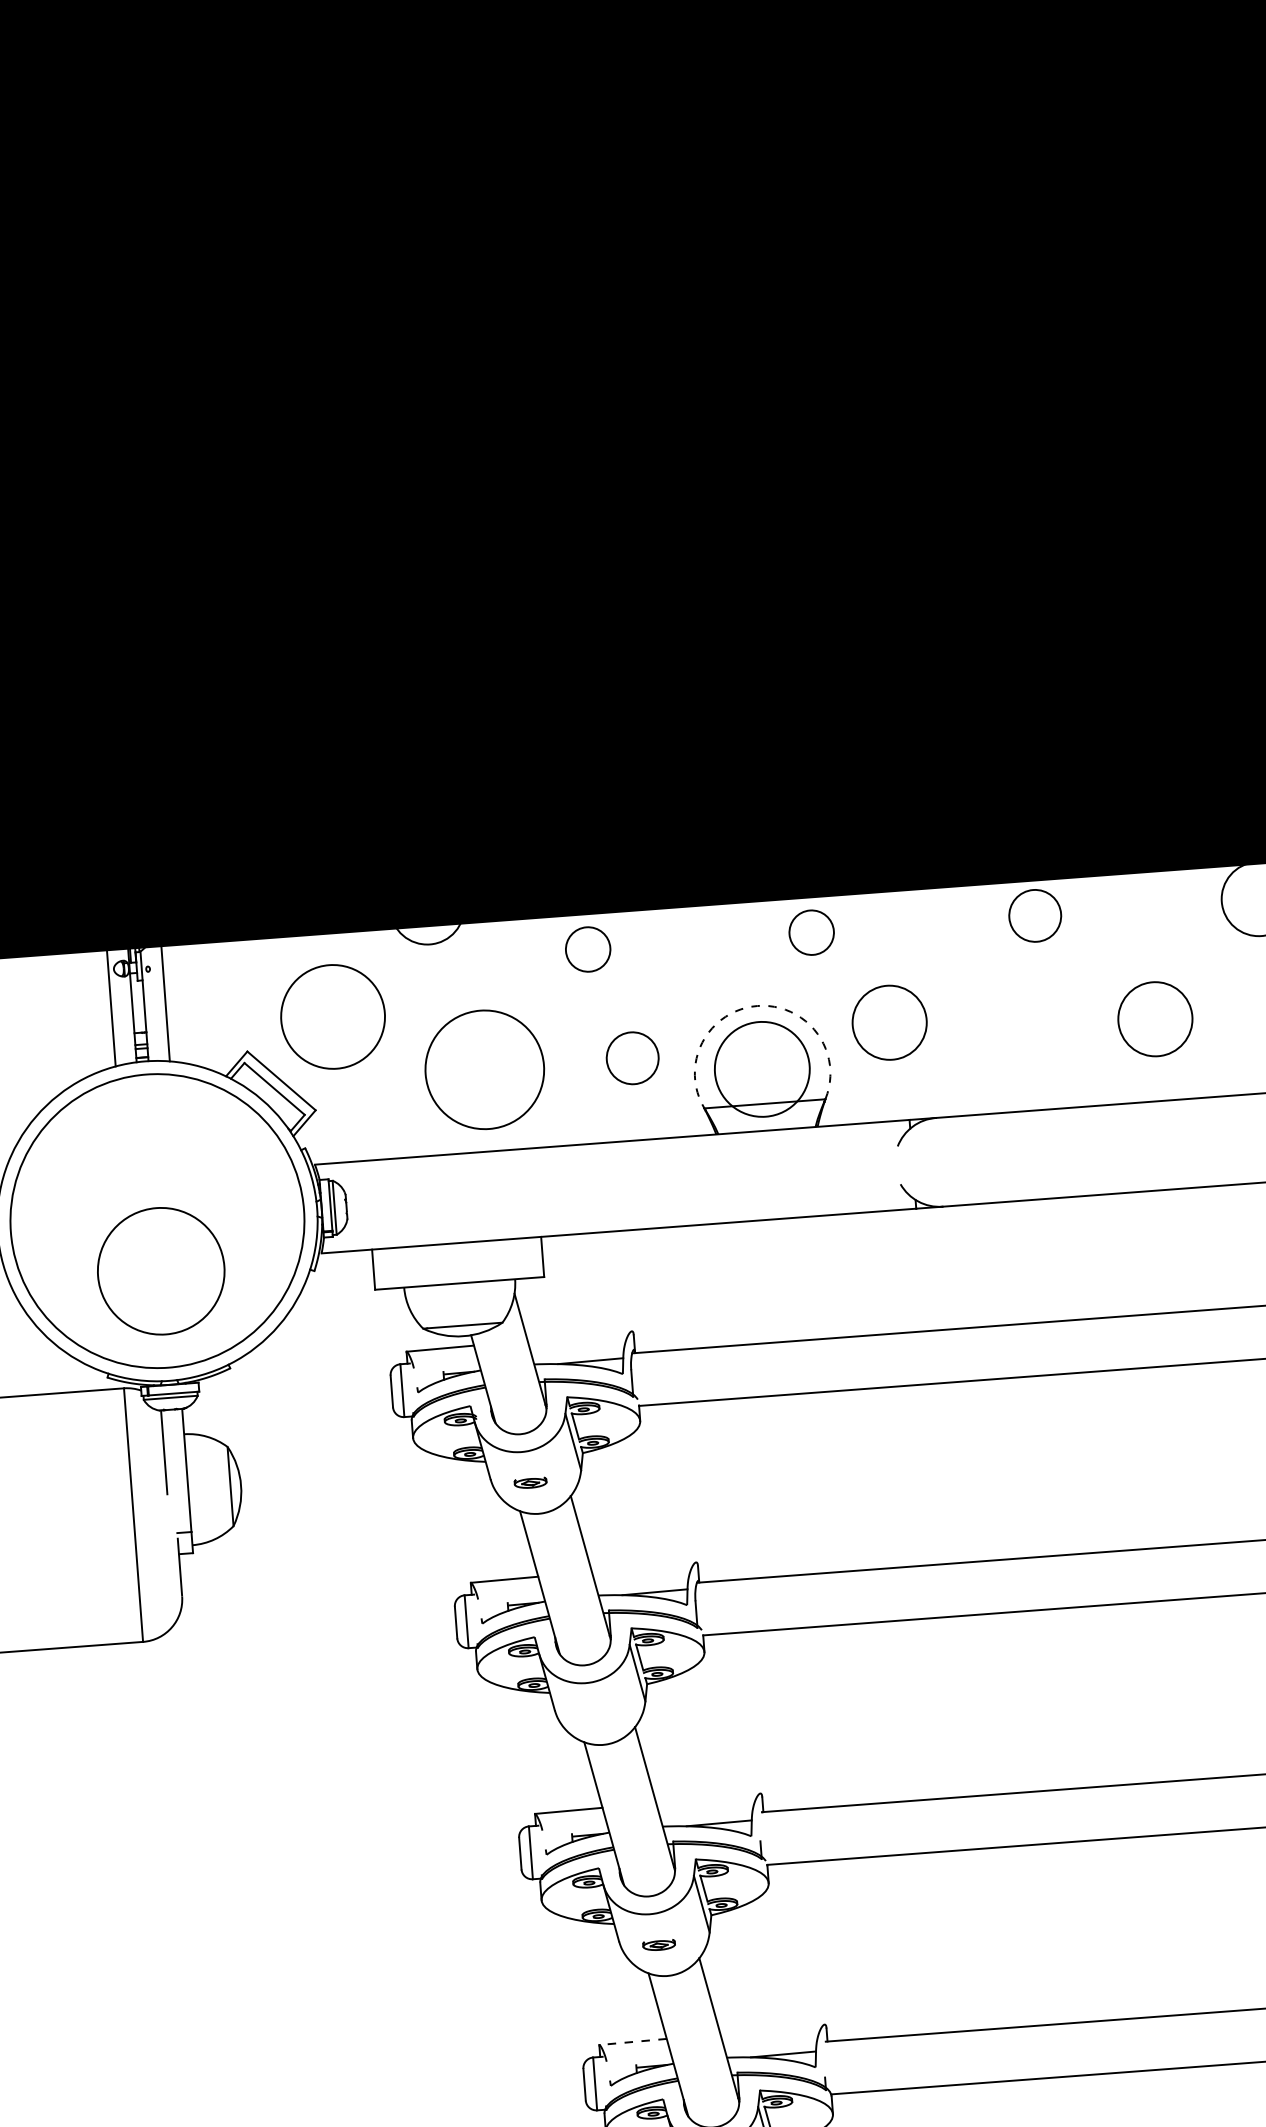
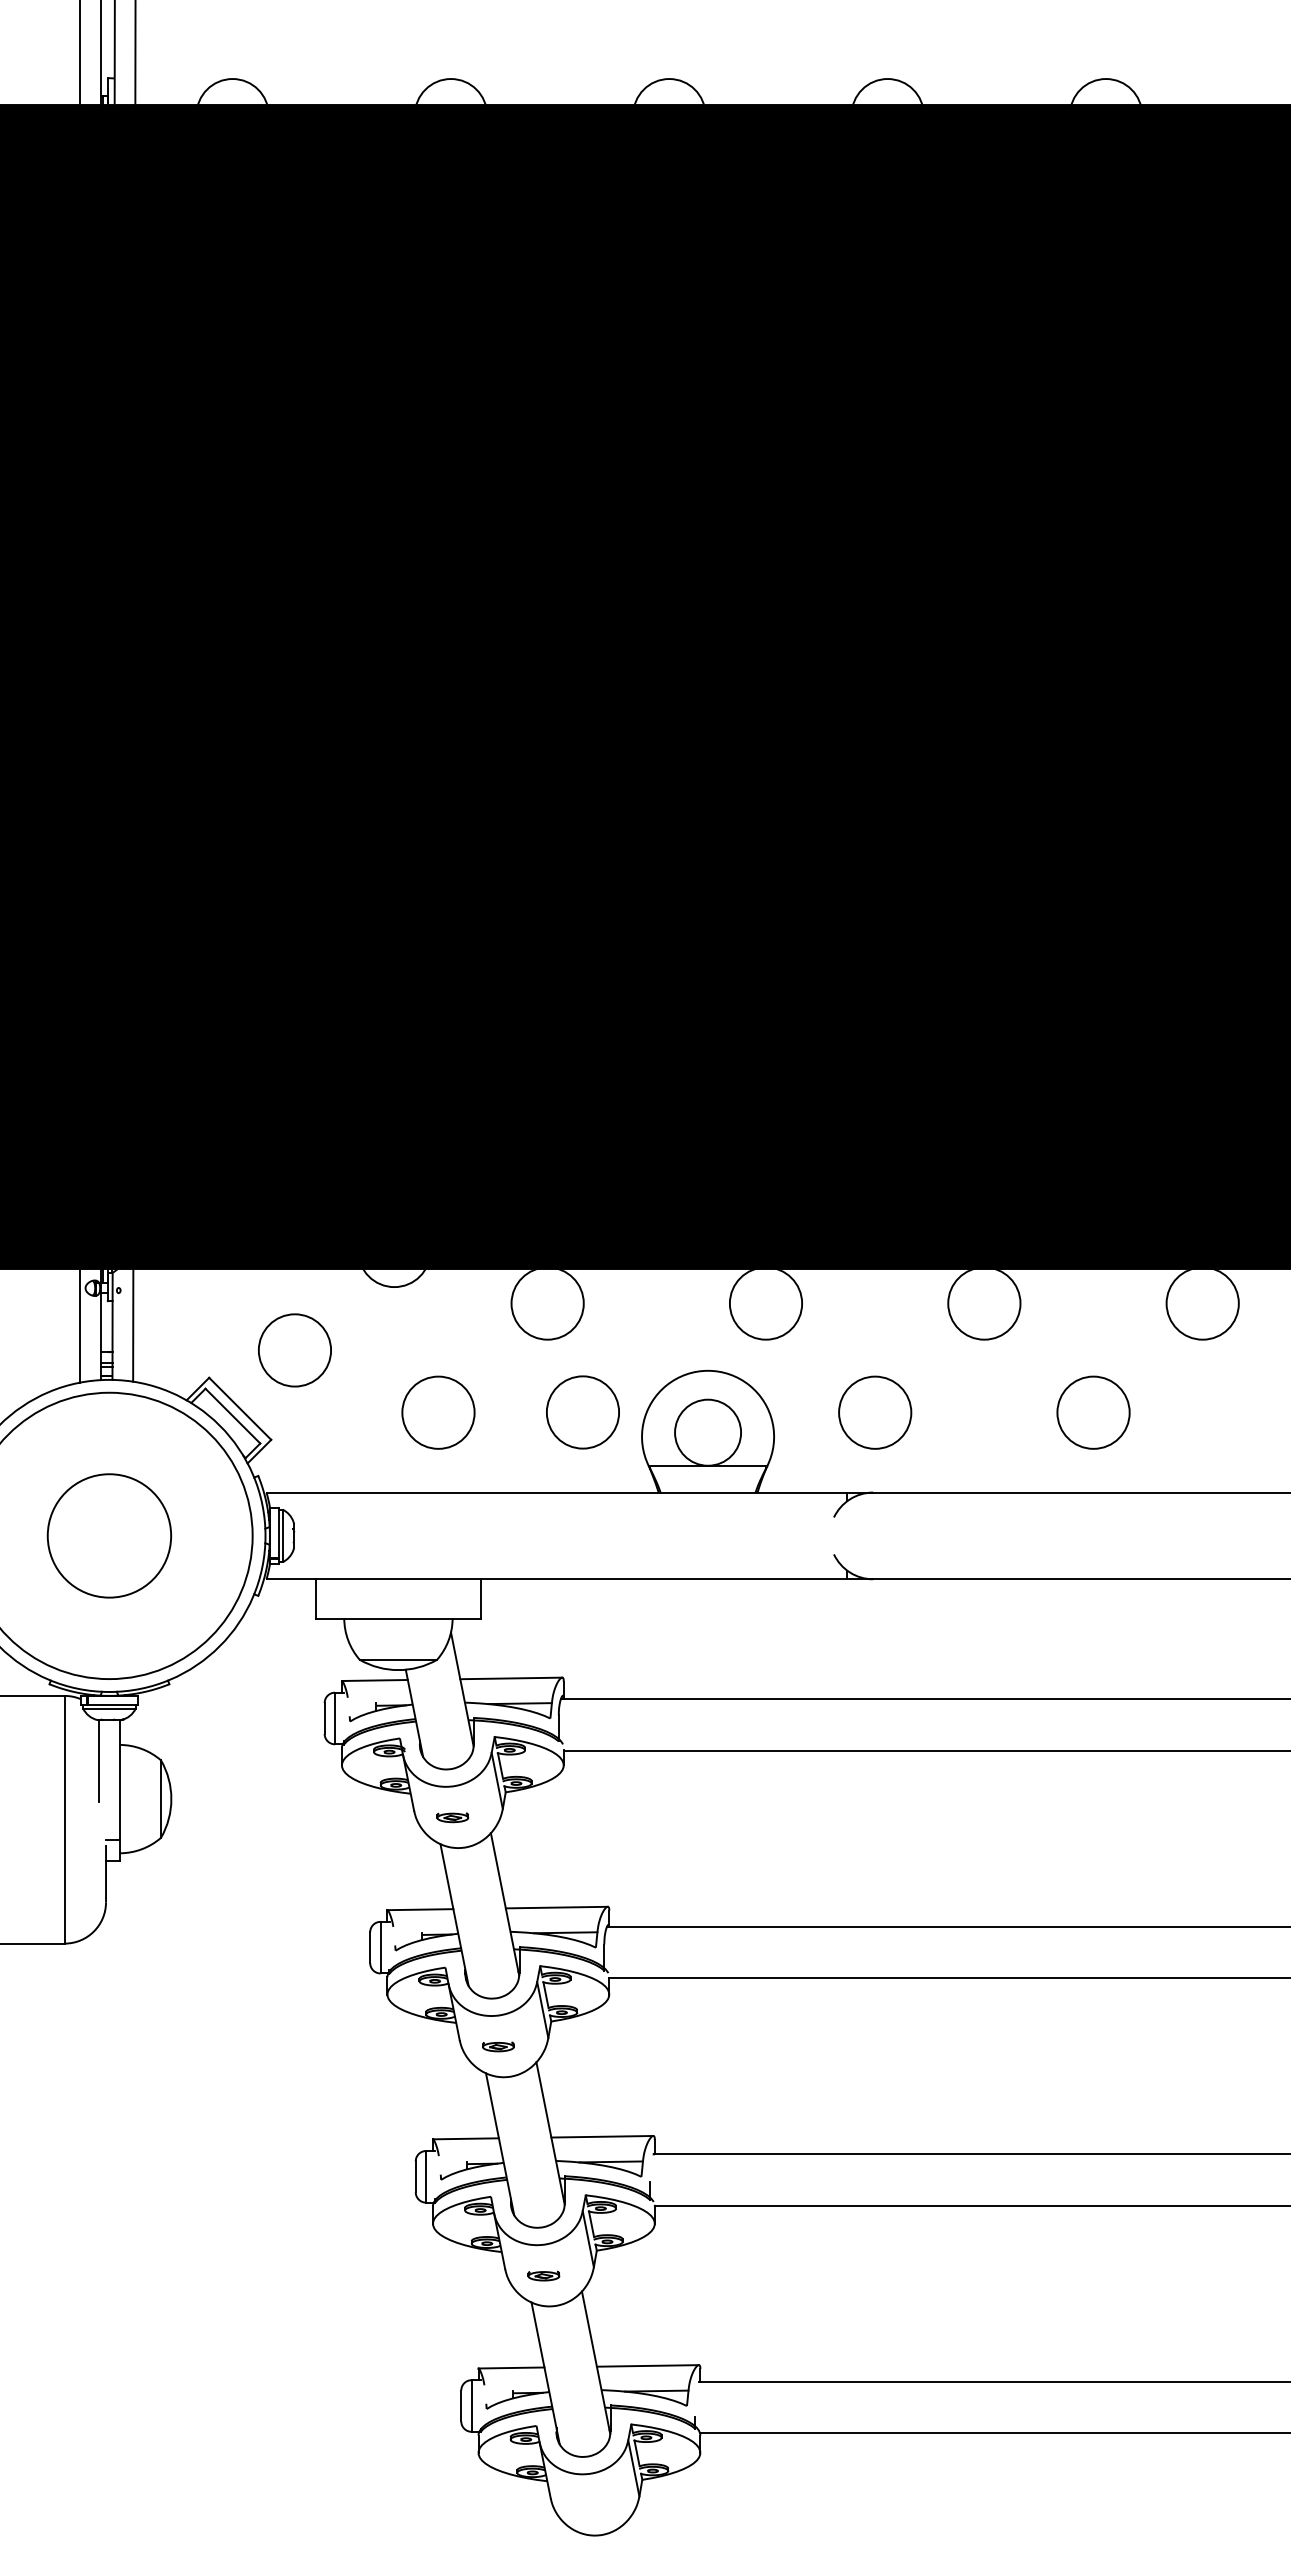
circle: (1035, 915) -> (984, 1303), size x1.43
circle: (811, 932) -> (765, 1303), size x1.67
circle: (588, 949) -> (547, 1303), size x1.67
arc: (757, 1005) -> (708, 1370), dashed -> solid
circle: (332, 1017) -> (294, 1350), size x0.71
circle: (889, 1022) -> (875, 1412), moved
circle: (632, 1058) -> (582, 1412), size x1.43
circle: (484, 1069) -> (438, 1412), size x0.62
circle: (762, 1069) -> (708, 1432), size x0.71
circle: (160, 1270) -> (108, 1535), moved
line: (580, 1336) -> (511, 1678), added
line: (643, 1567) -> (556, 1907), added
part: (595, 1713) -> (498, 2046), added
line: (708, 1797) -> (602, 2136), added
line: (772, 2028) -> (647, 2365), added
line: (633, 2041) -> (511, 2367), dashed -> solid

